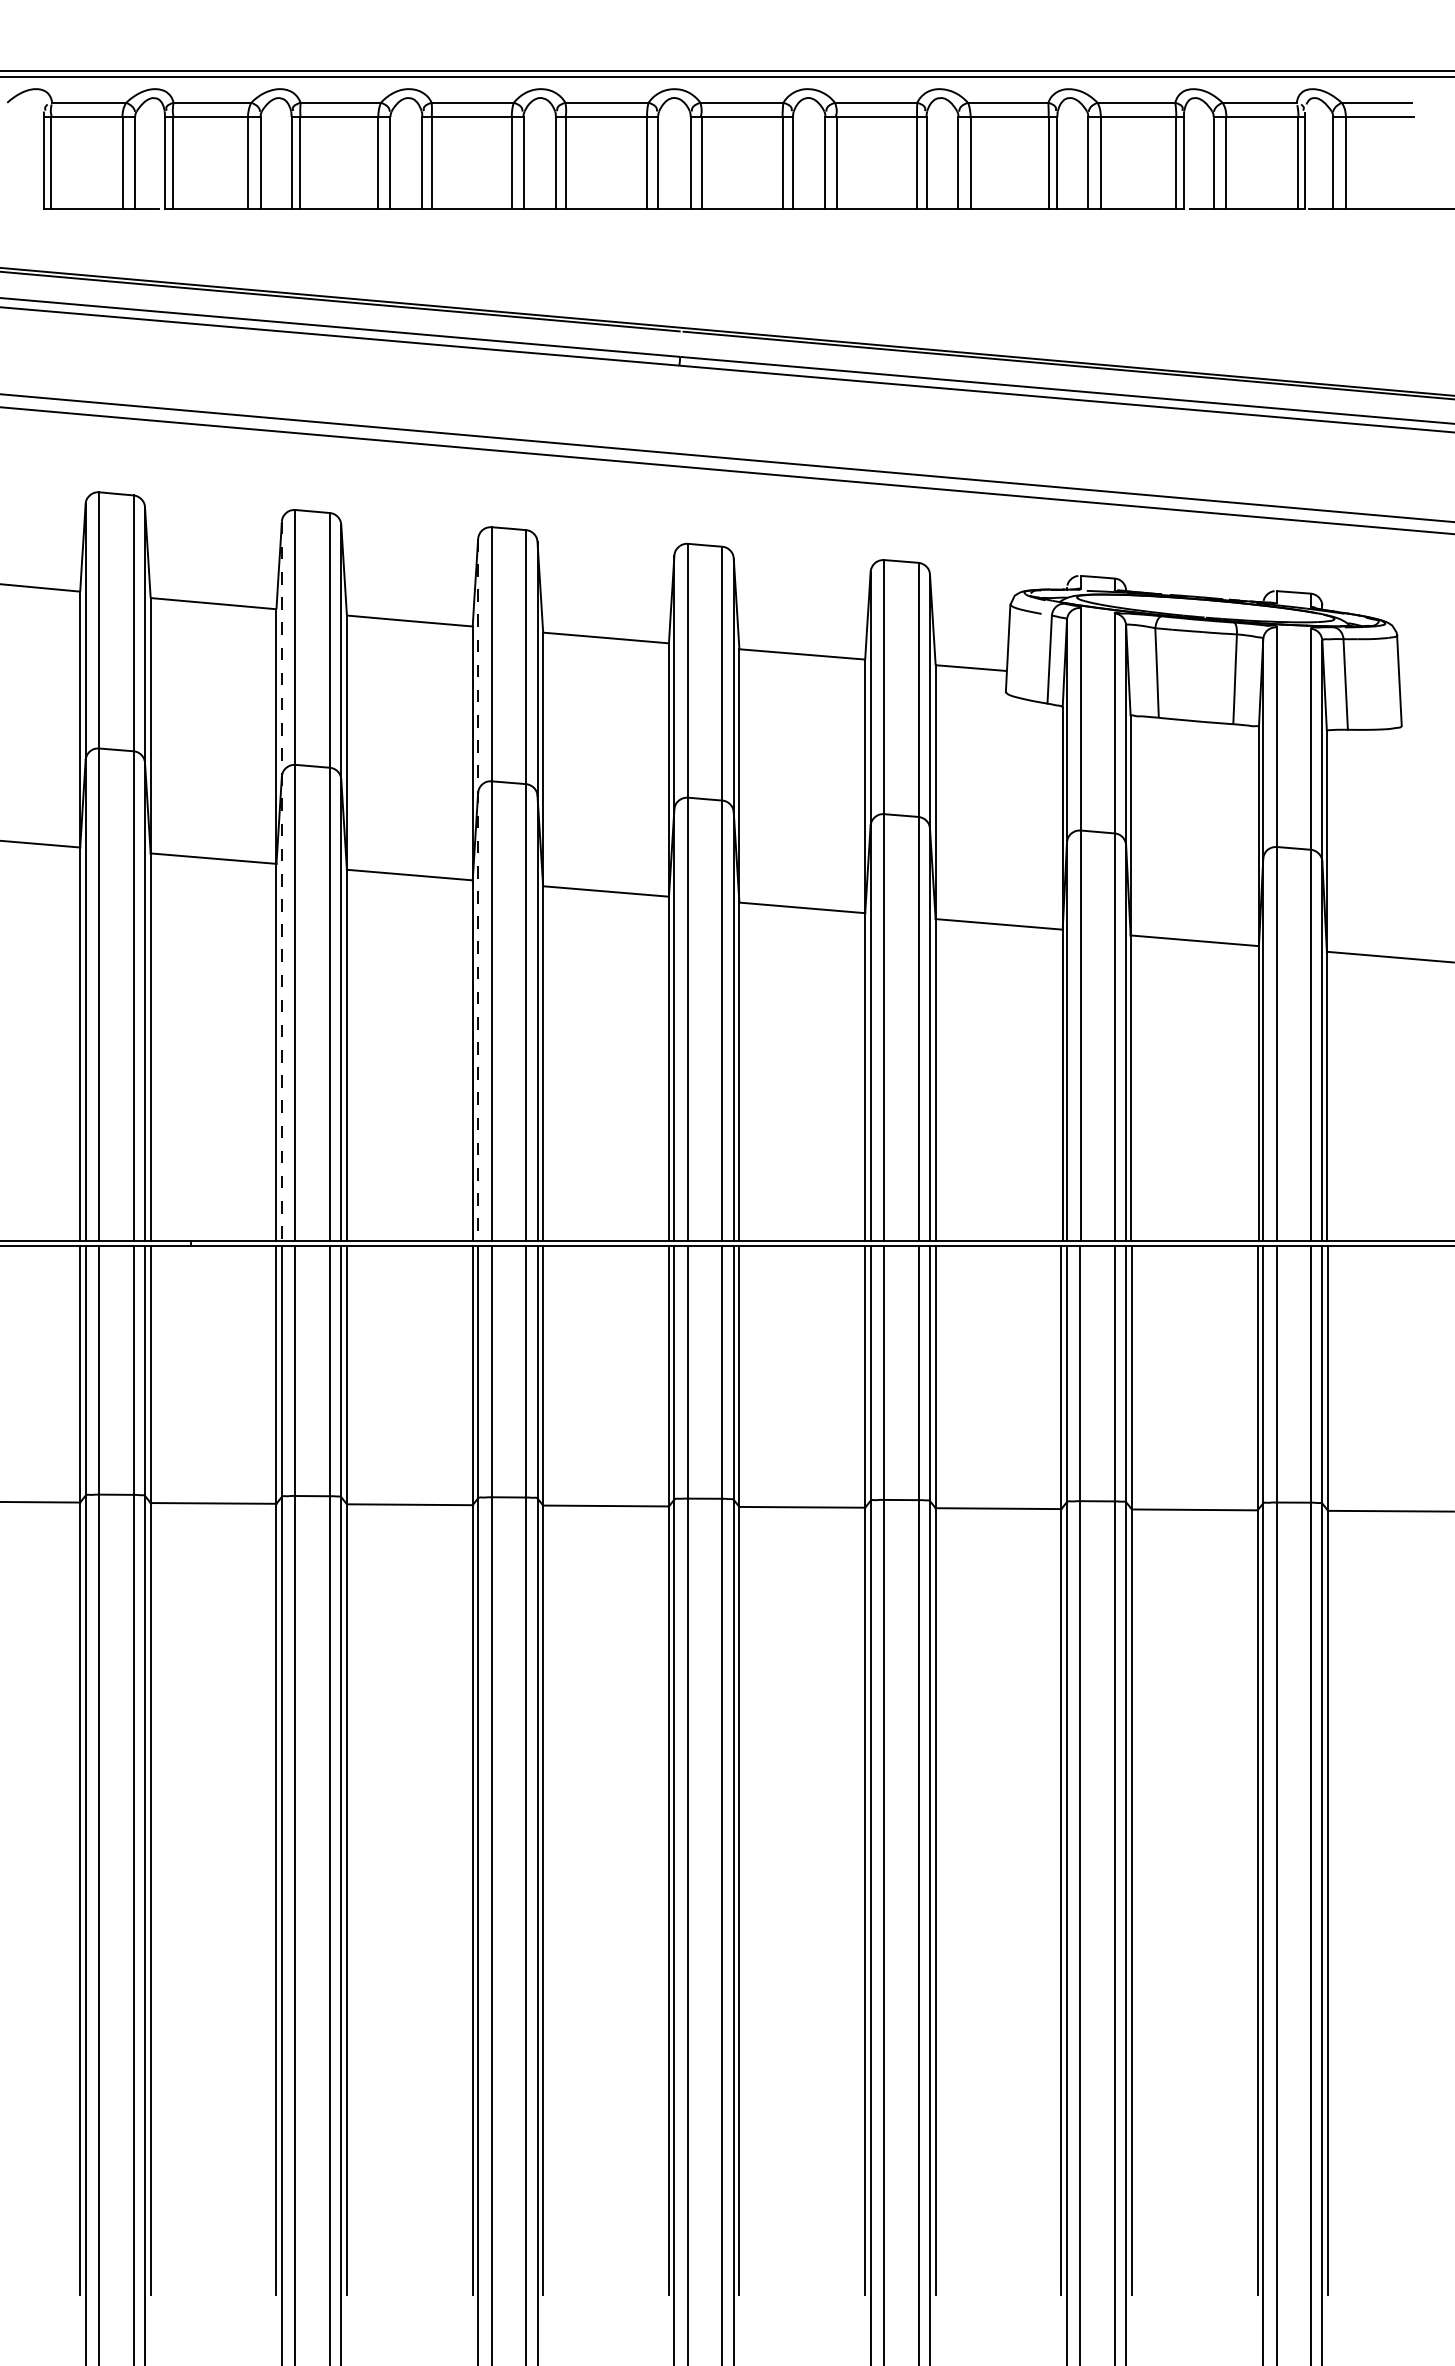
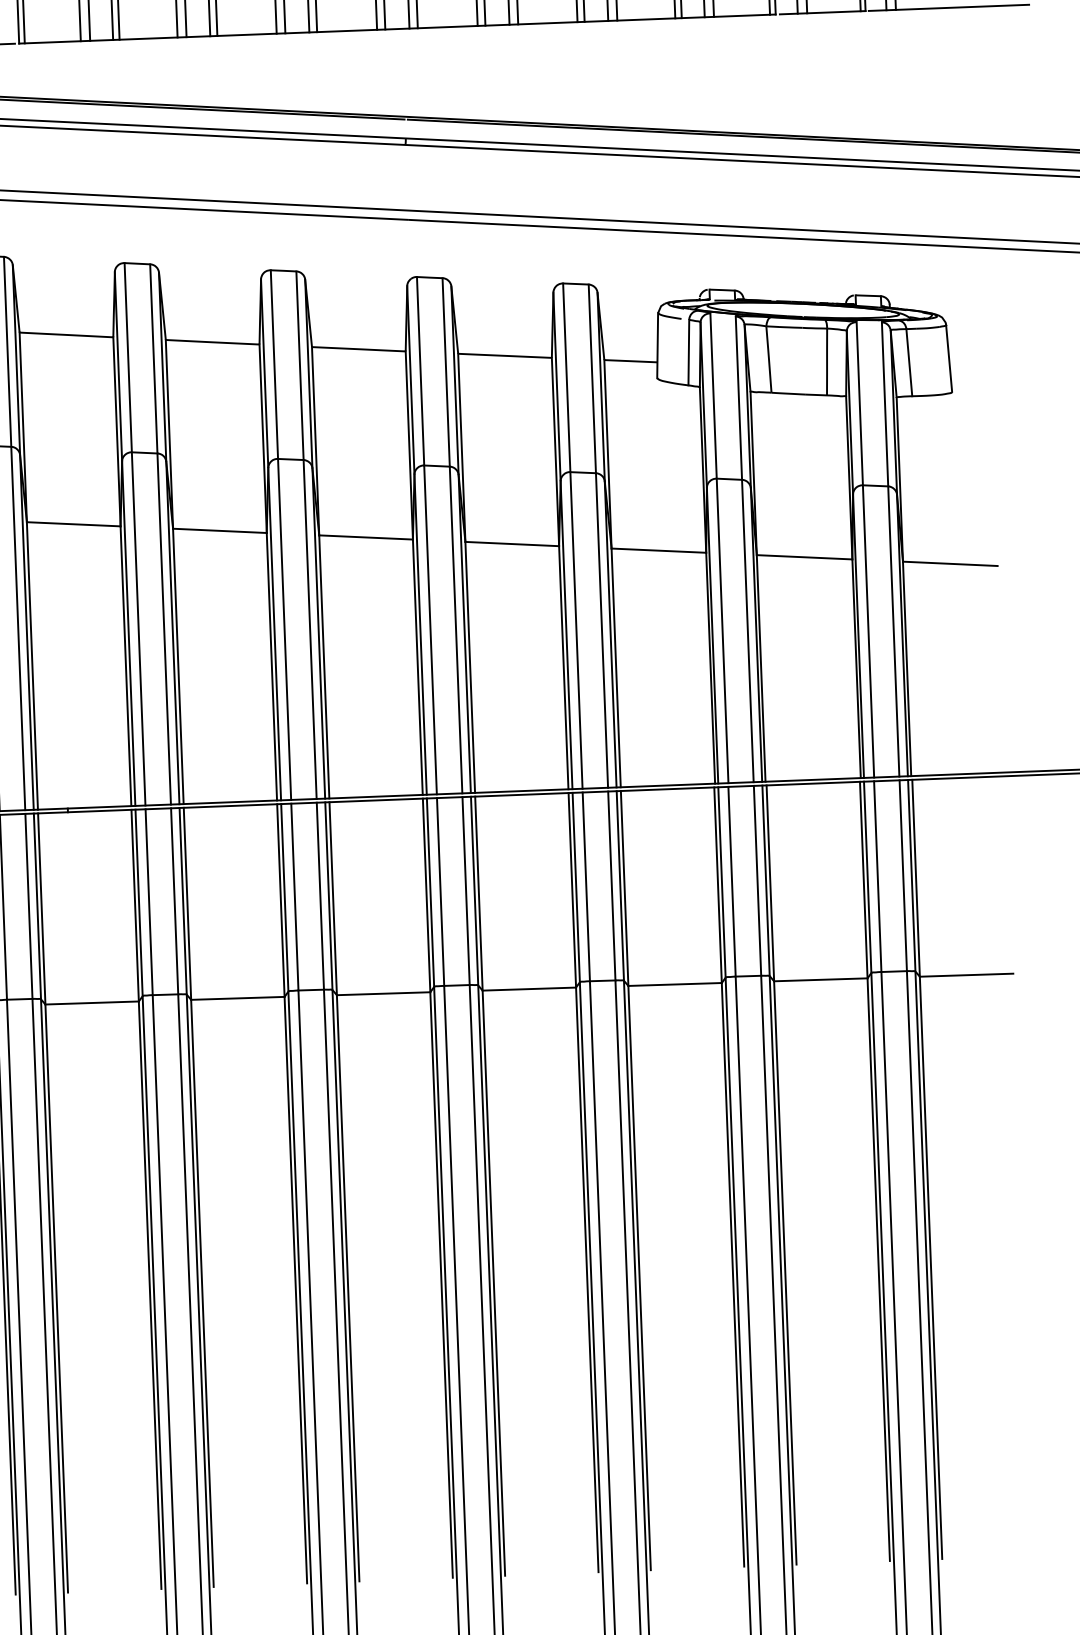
line: (281, 881) -> (124, 539), dashed -> solid
line: (478, 889) -> (271, 539), dashed -> solid

